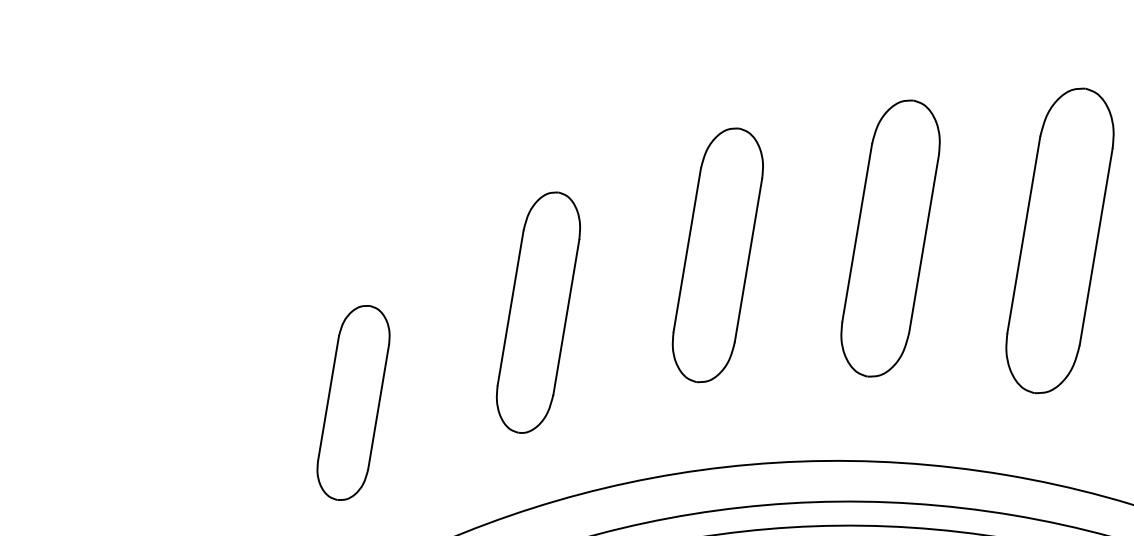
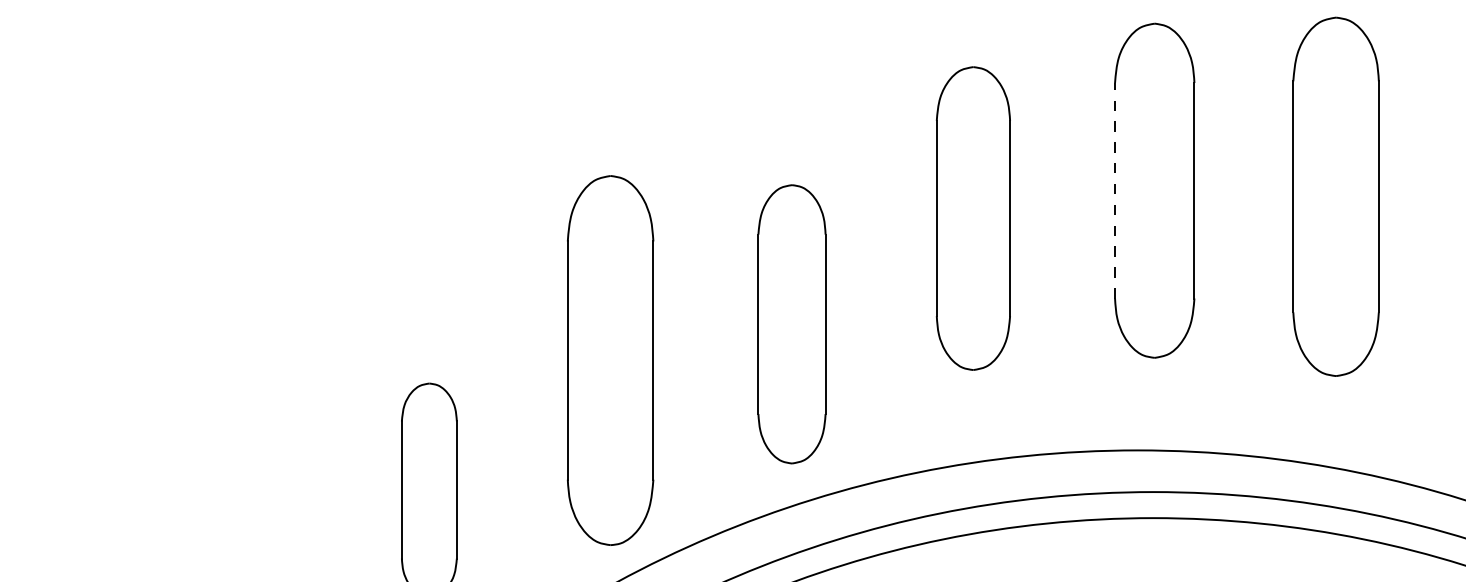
line: (1024, 234) -> (1115, 190), solid -> dashed
part: (717, 255) -> (791, 324), moved
part: (538, 312) -> (610, 360), size x1.4

